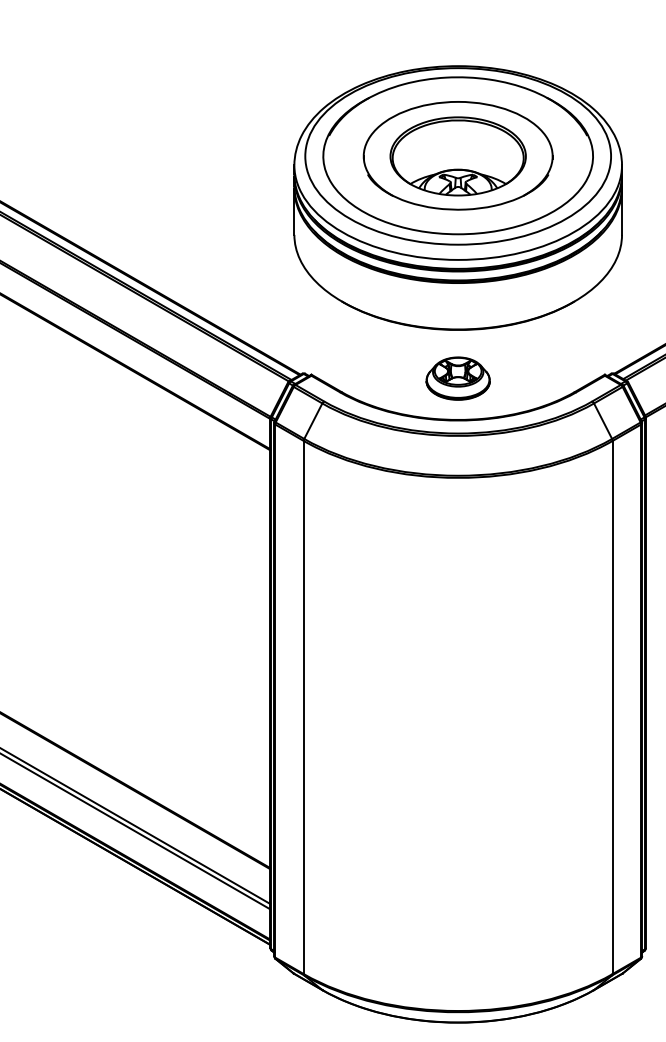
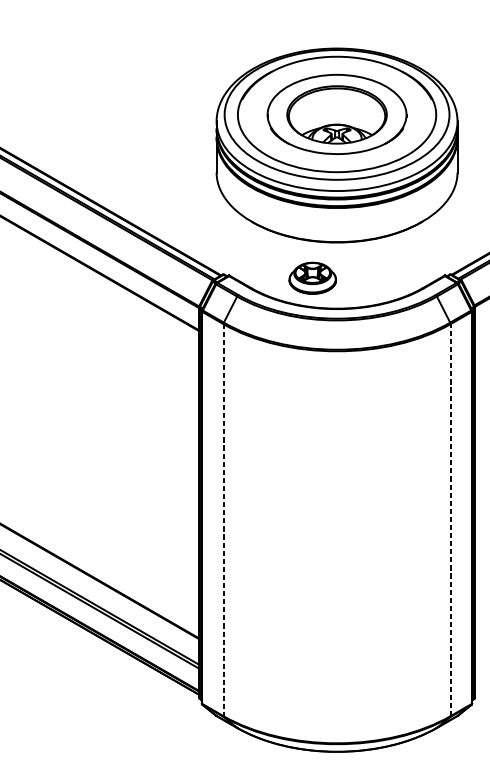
part: (457, 378) -> (312, 278), moved
line: (303, 707) -> (223, 520), solid -> dashed
line: (612, 707) -> (450, 520), solid -> dashed

